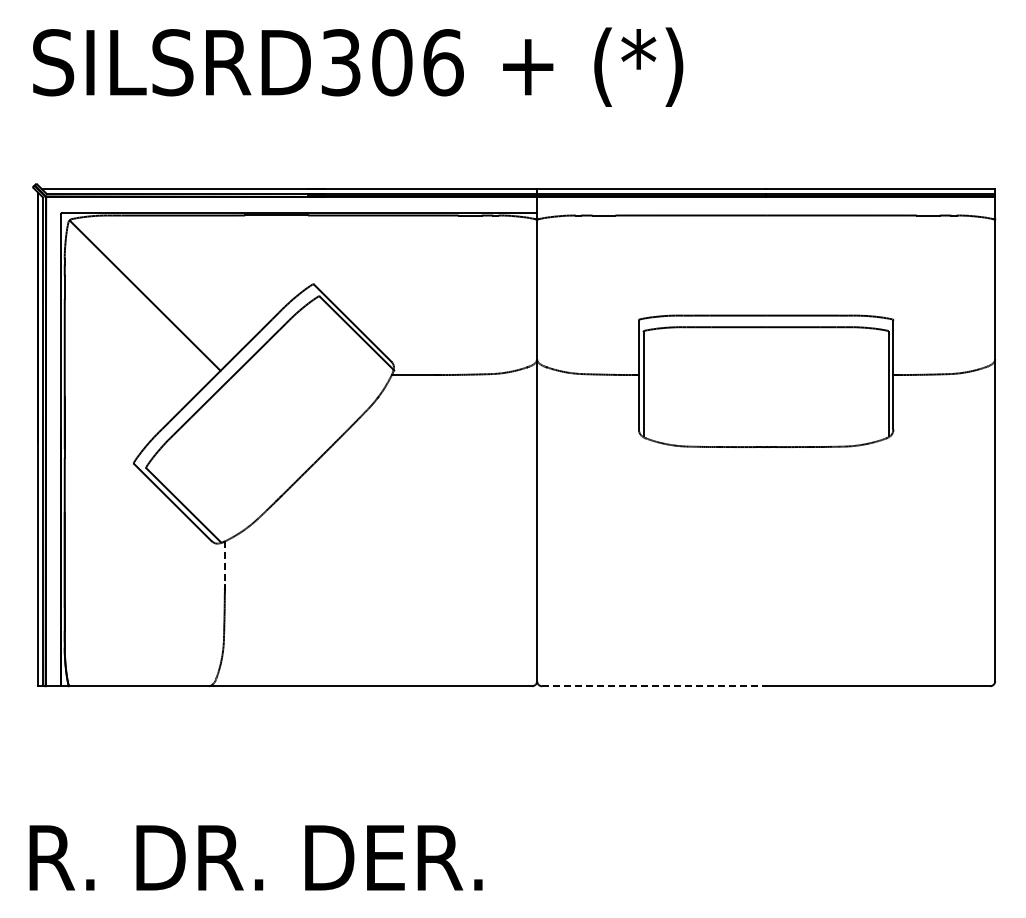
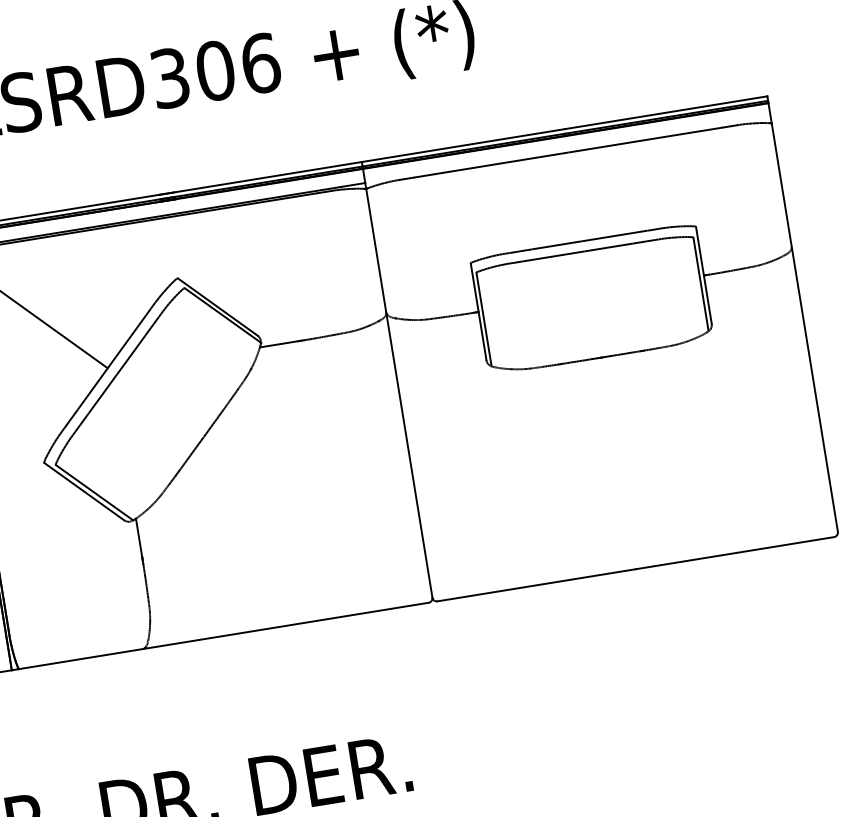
line: (224, 565) -> (139, 540), dashed -> solid
line: (654, 686) -> (537, 585), dashed -> solid

